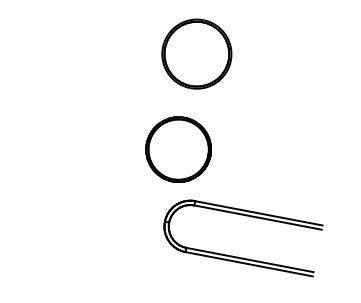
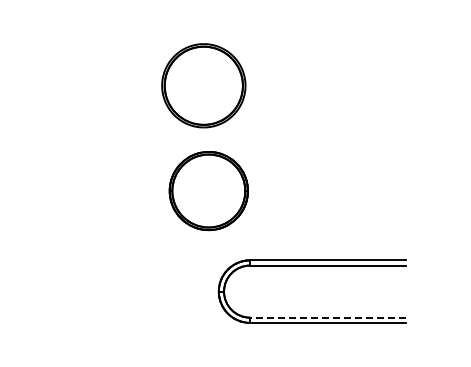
part: (196, 53) -> (203, 85), moved
part: (178, 149) -> (208, 191), moved
line: (249, 259) -> (327, 317), solid -> dashed

